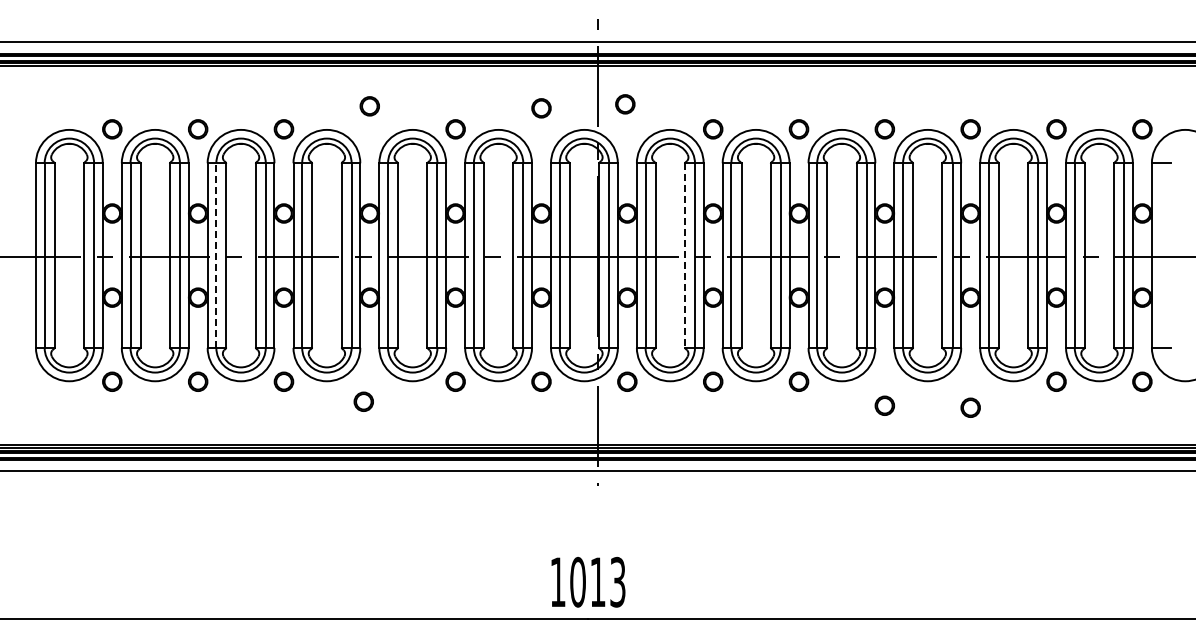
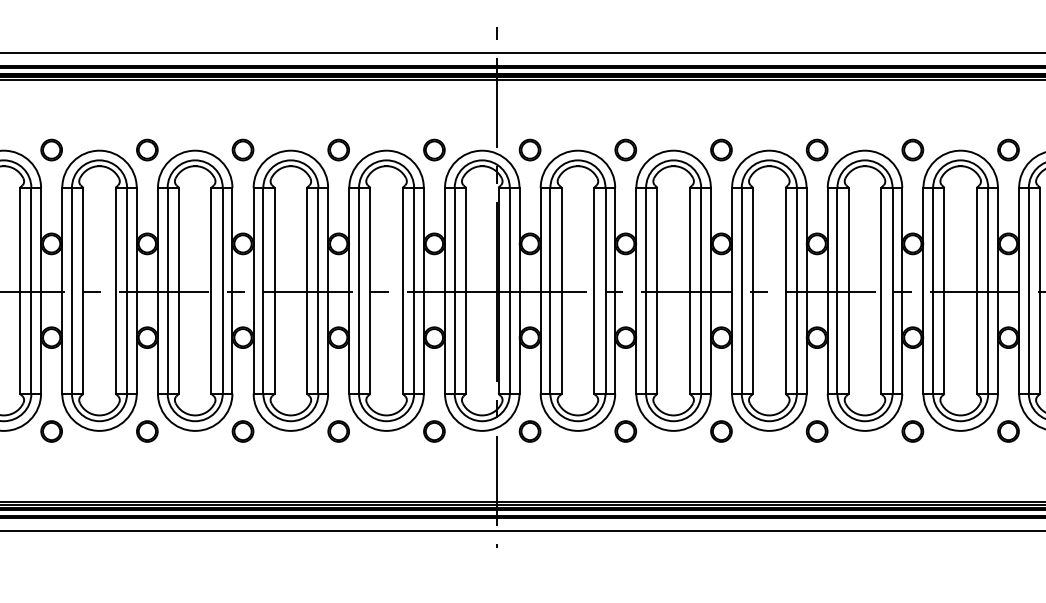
circle: (625, 104) -> (530, 150), moved
part: (369, 106) -> (242, 150), moved
circle: (541, 108) -> (434, 150), moved
line: (216, 255) -> (72, 290), dashed -> solid
line: (684, 256) -> (593, 291), dashed -> solid
part: (363, 401) -> (242, 431), moved
part: (884, 405) -> (816, 431), moved
part: (970, 407) -> (912, 431), moved

